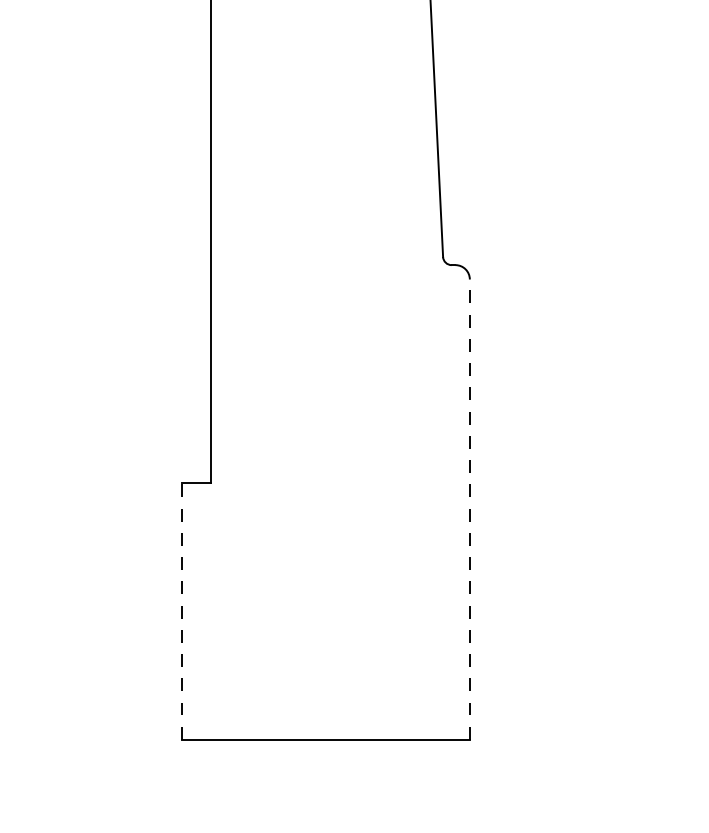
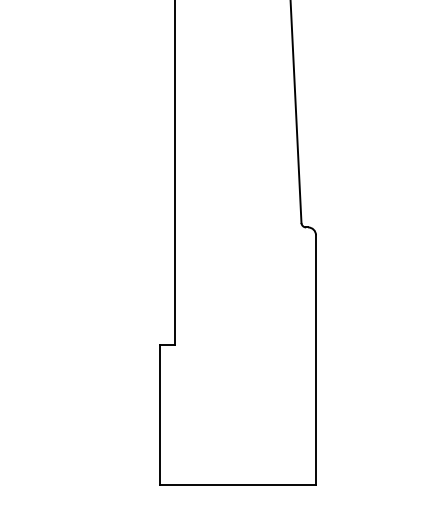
line: (470, 510) -> (316, 360), dashed -> solid
line: (181, 611) -> (159, 415), dashed -> solid

